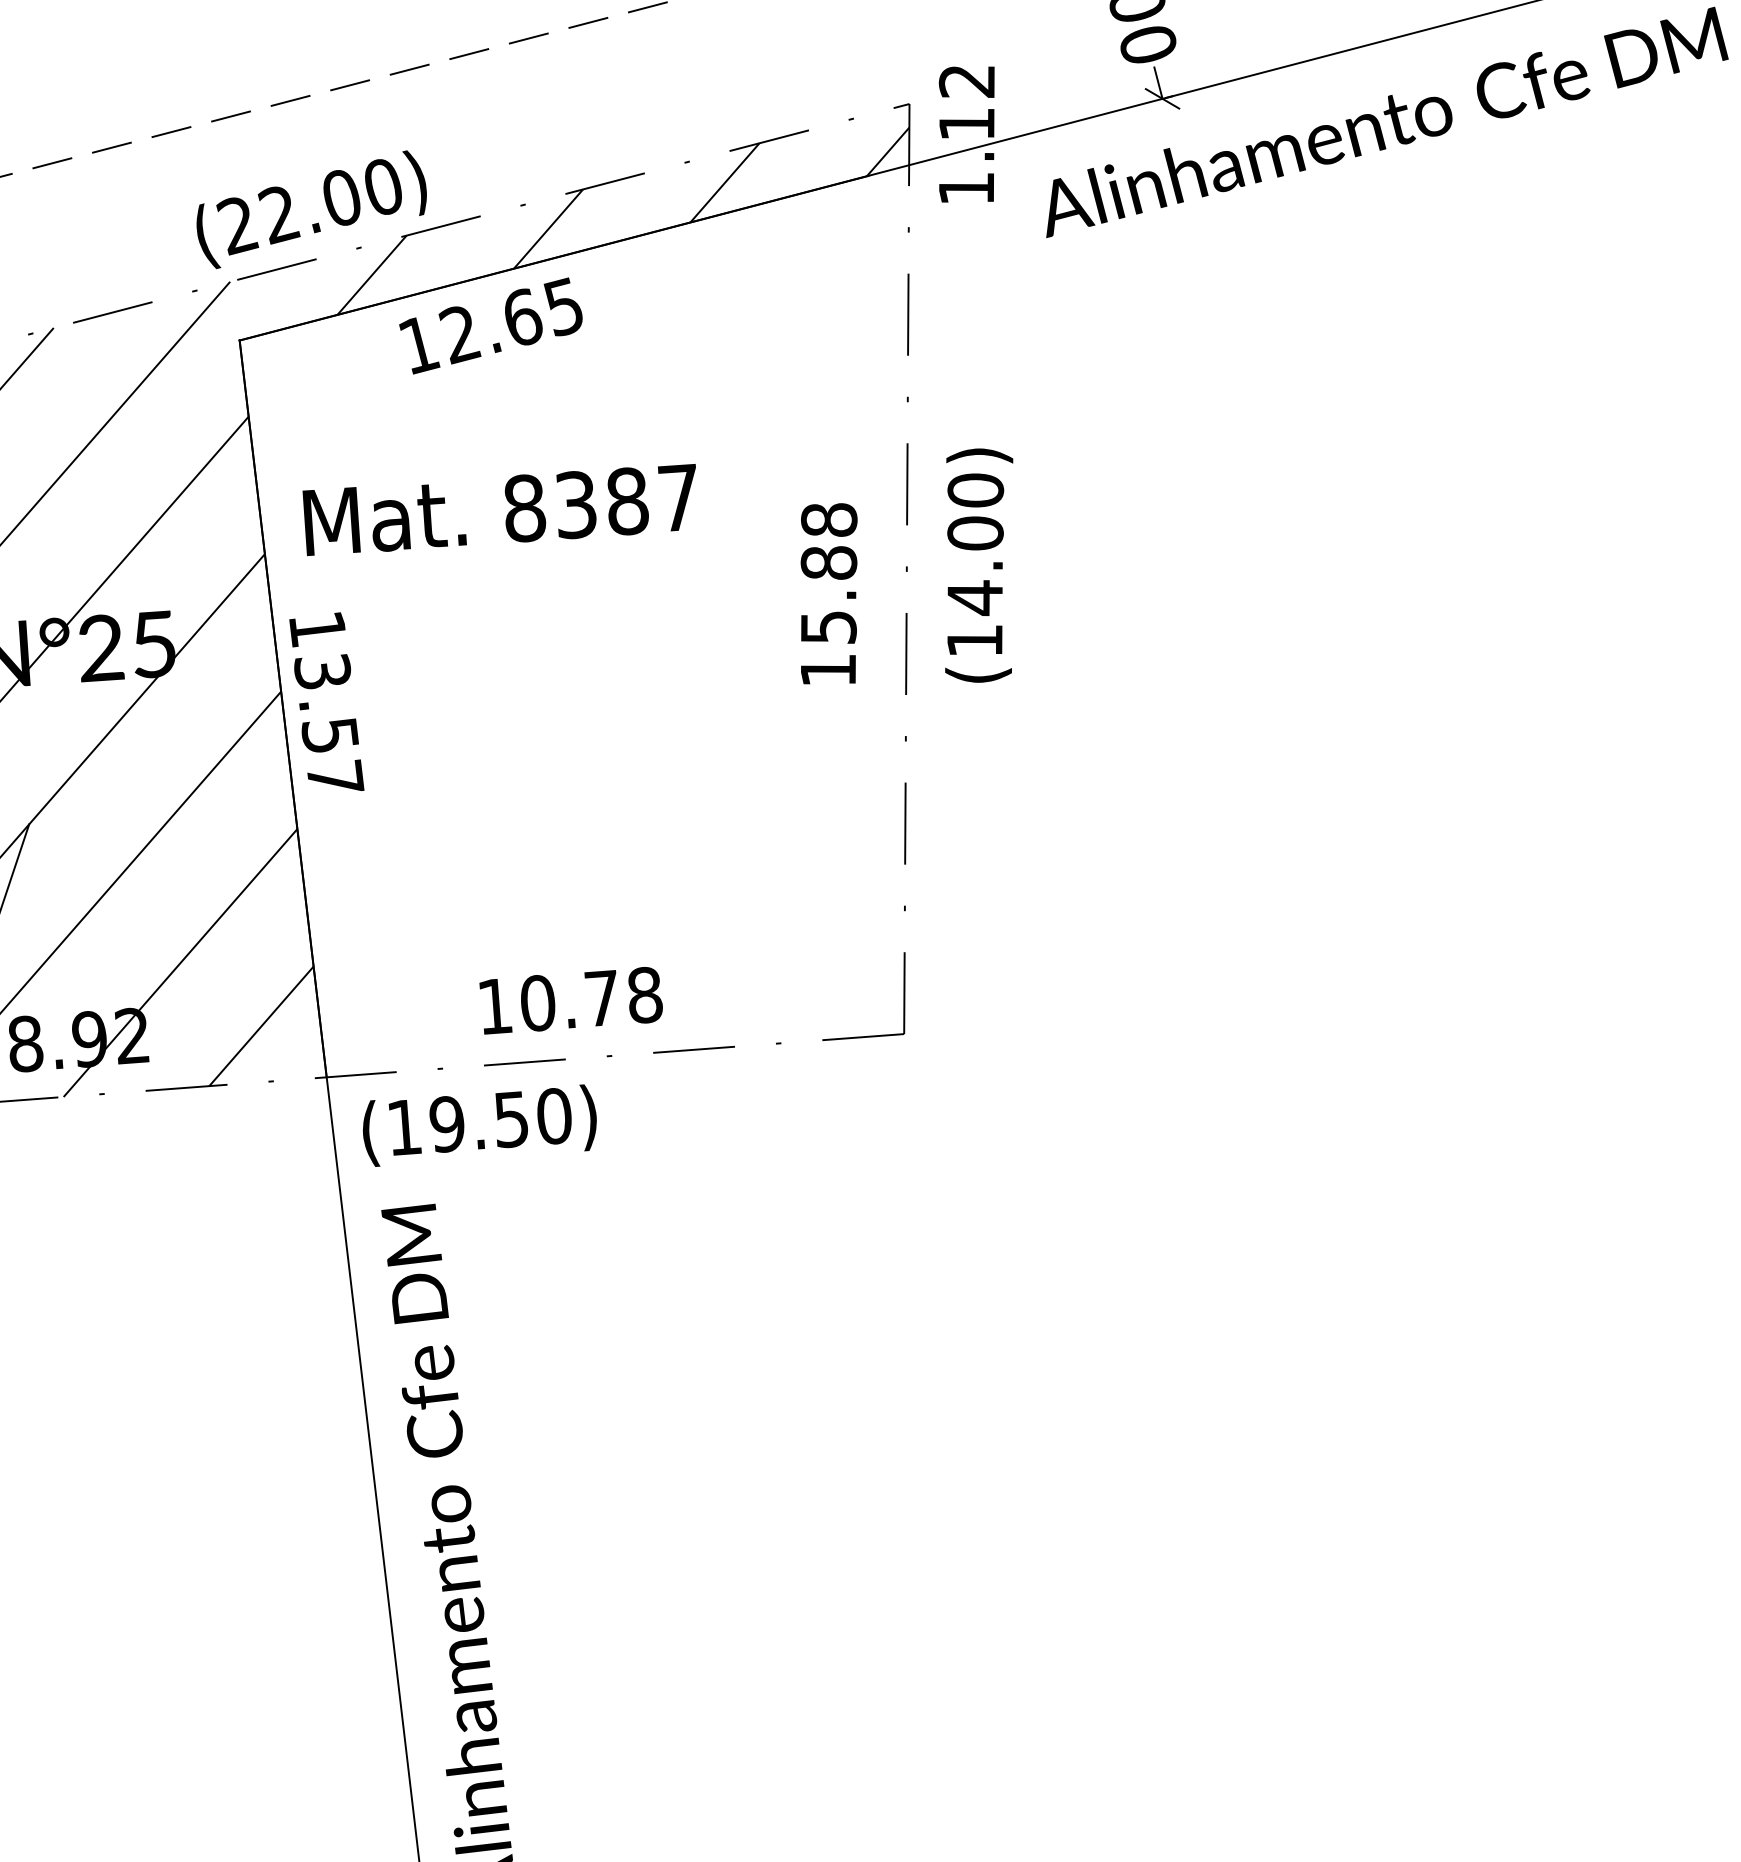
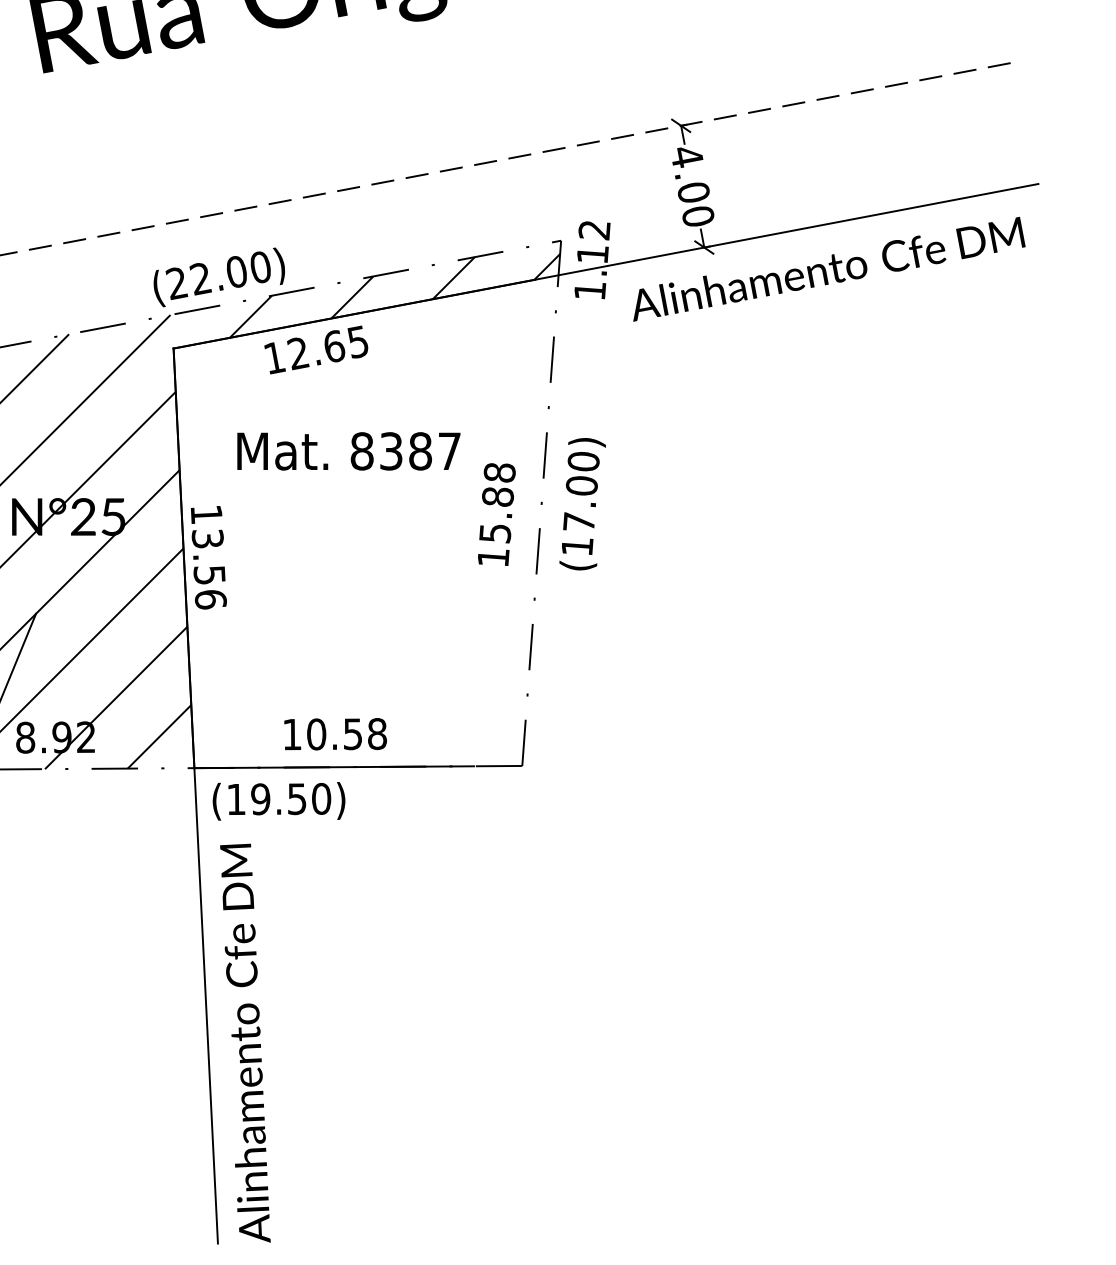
text: (500, 510) -> (348, 451), moved
text: (973, 598) -> (578, 522), (14.00) -> (17.00)
text: (334, 778) -> (210, 599), 13.57 -> 13.56
text: (601, 999) -> (352, 734), 10.78 -> 10.58
line: (571, 1059) -> (333, 767), added

